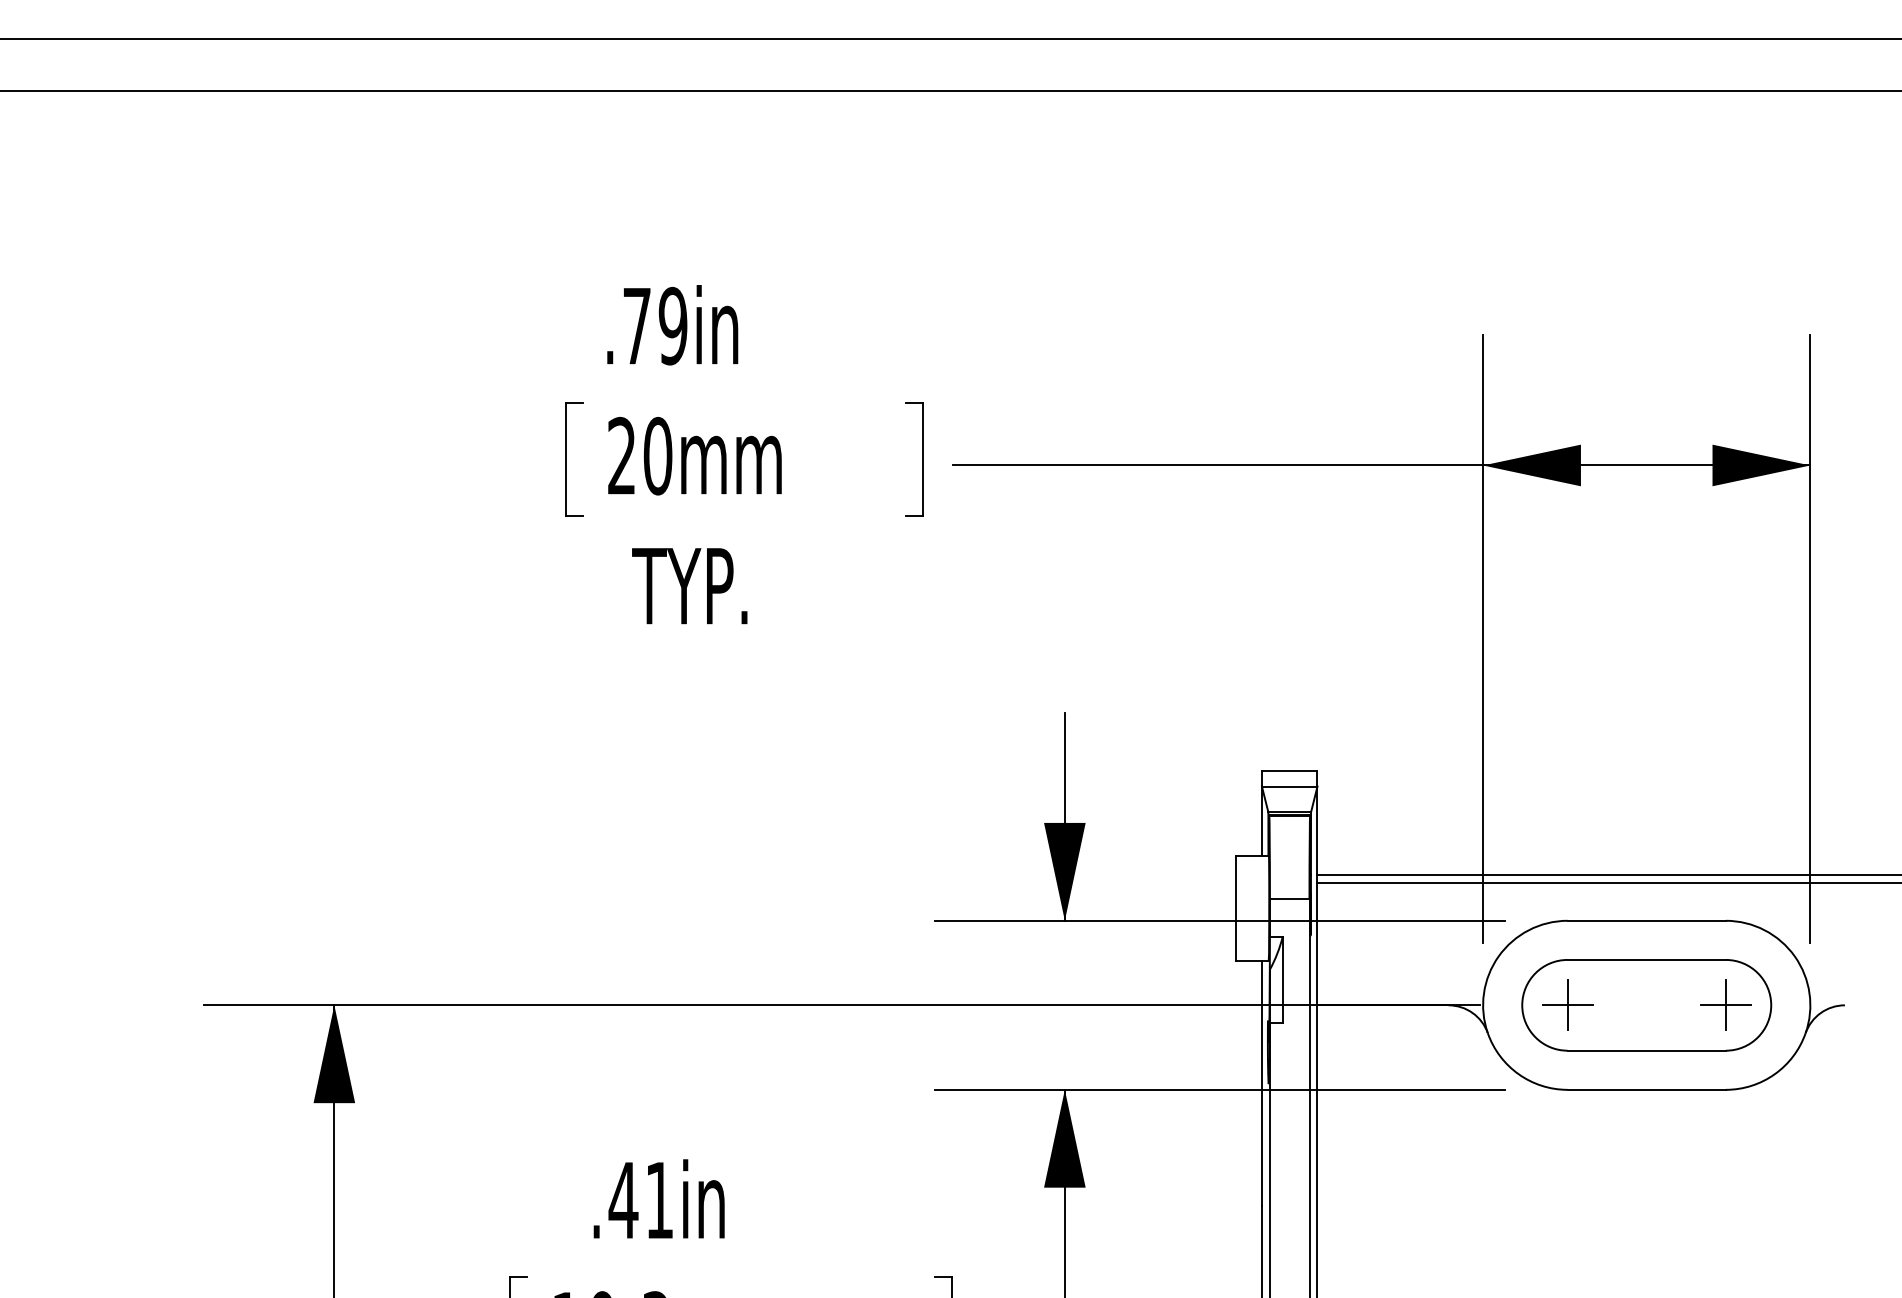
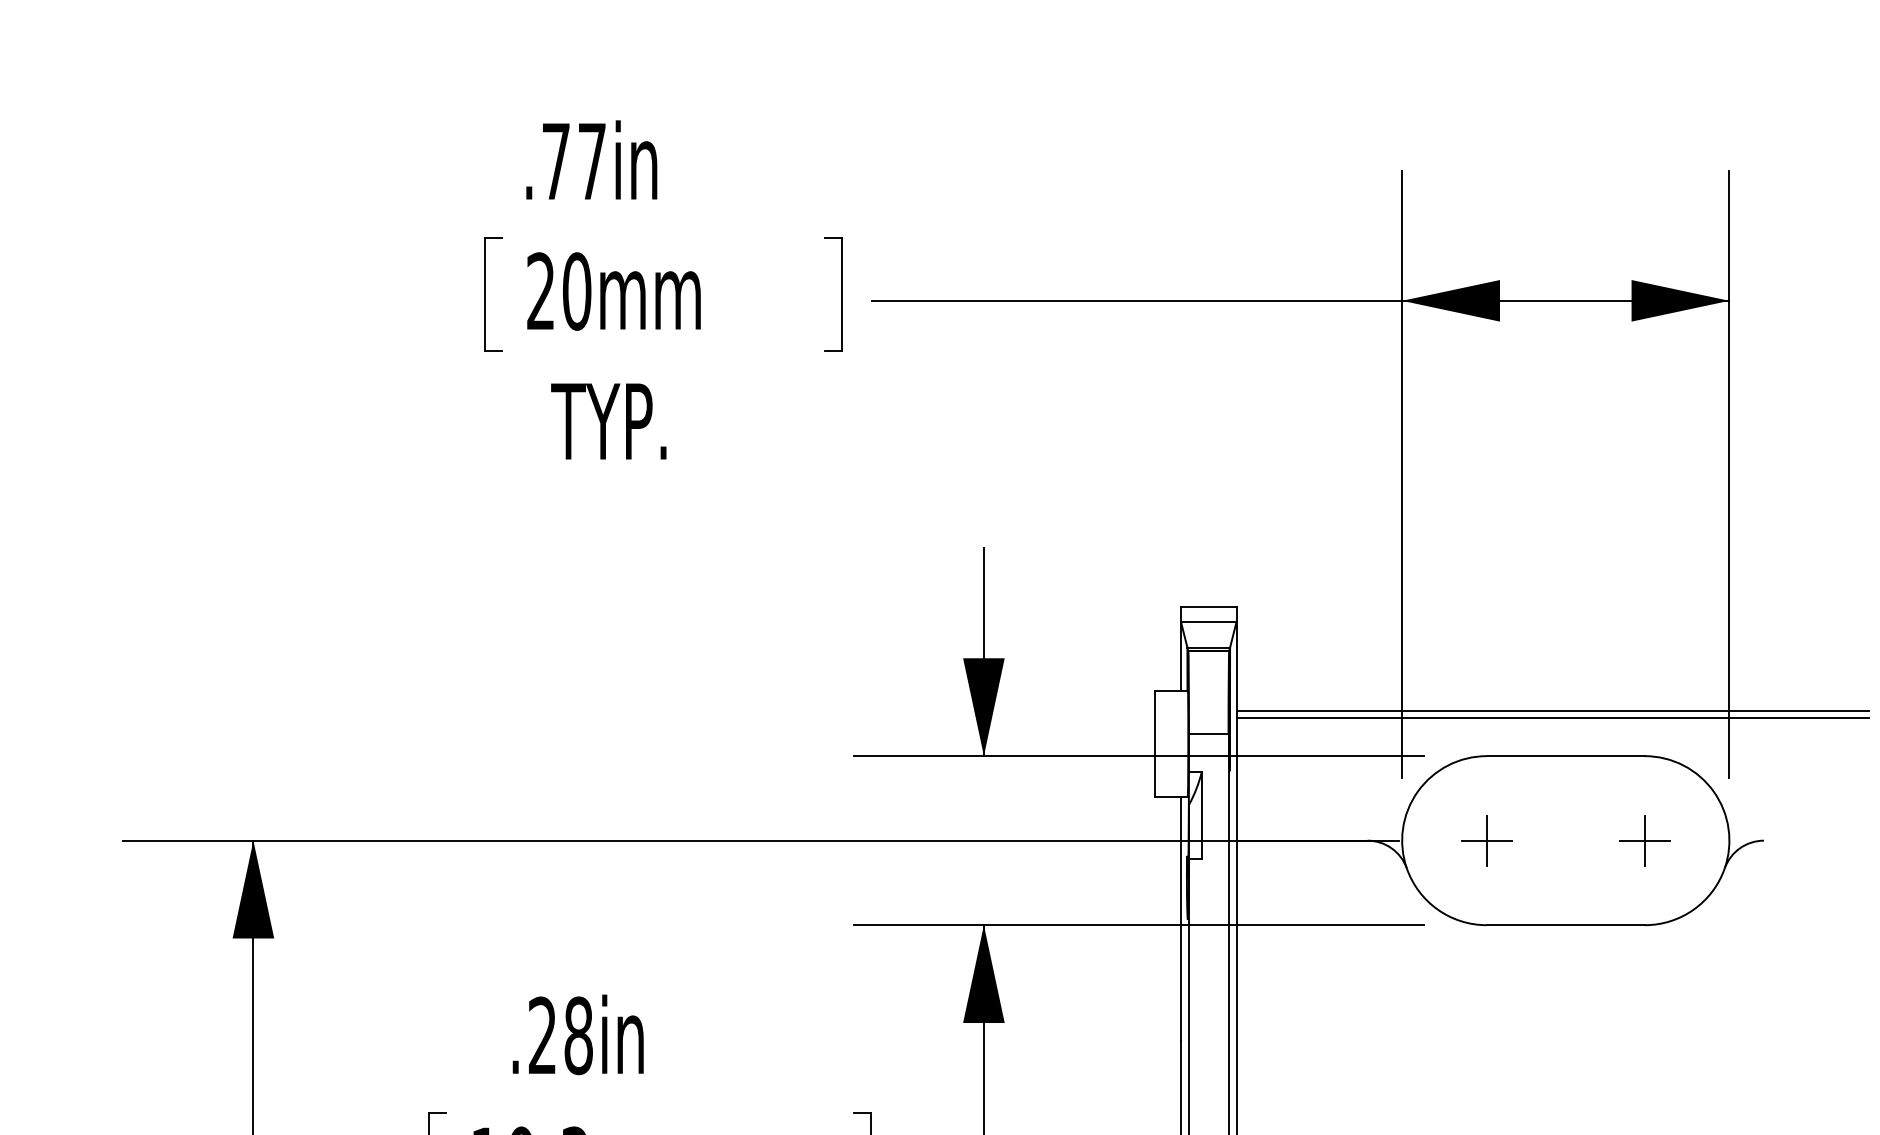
text: (672, 325) -> (591, 160), .79in -> .77in
part: (1646, 1005) -> (1565, 840), removed
text: (640, 1200) -> (559, 1035), .41in -> .28in

